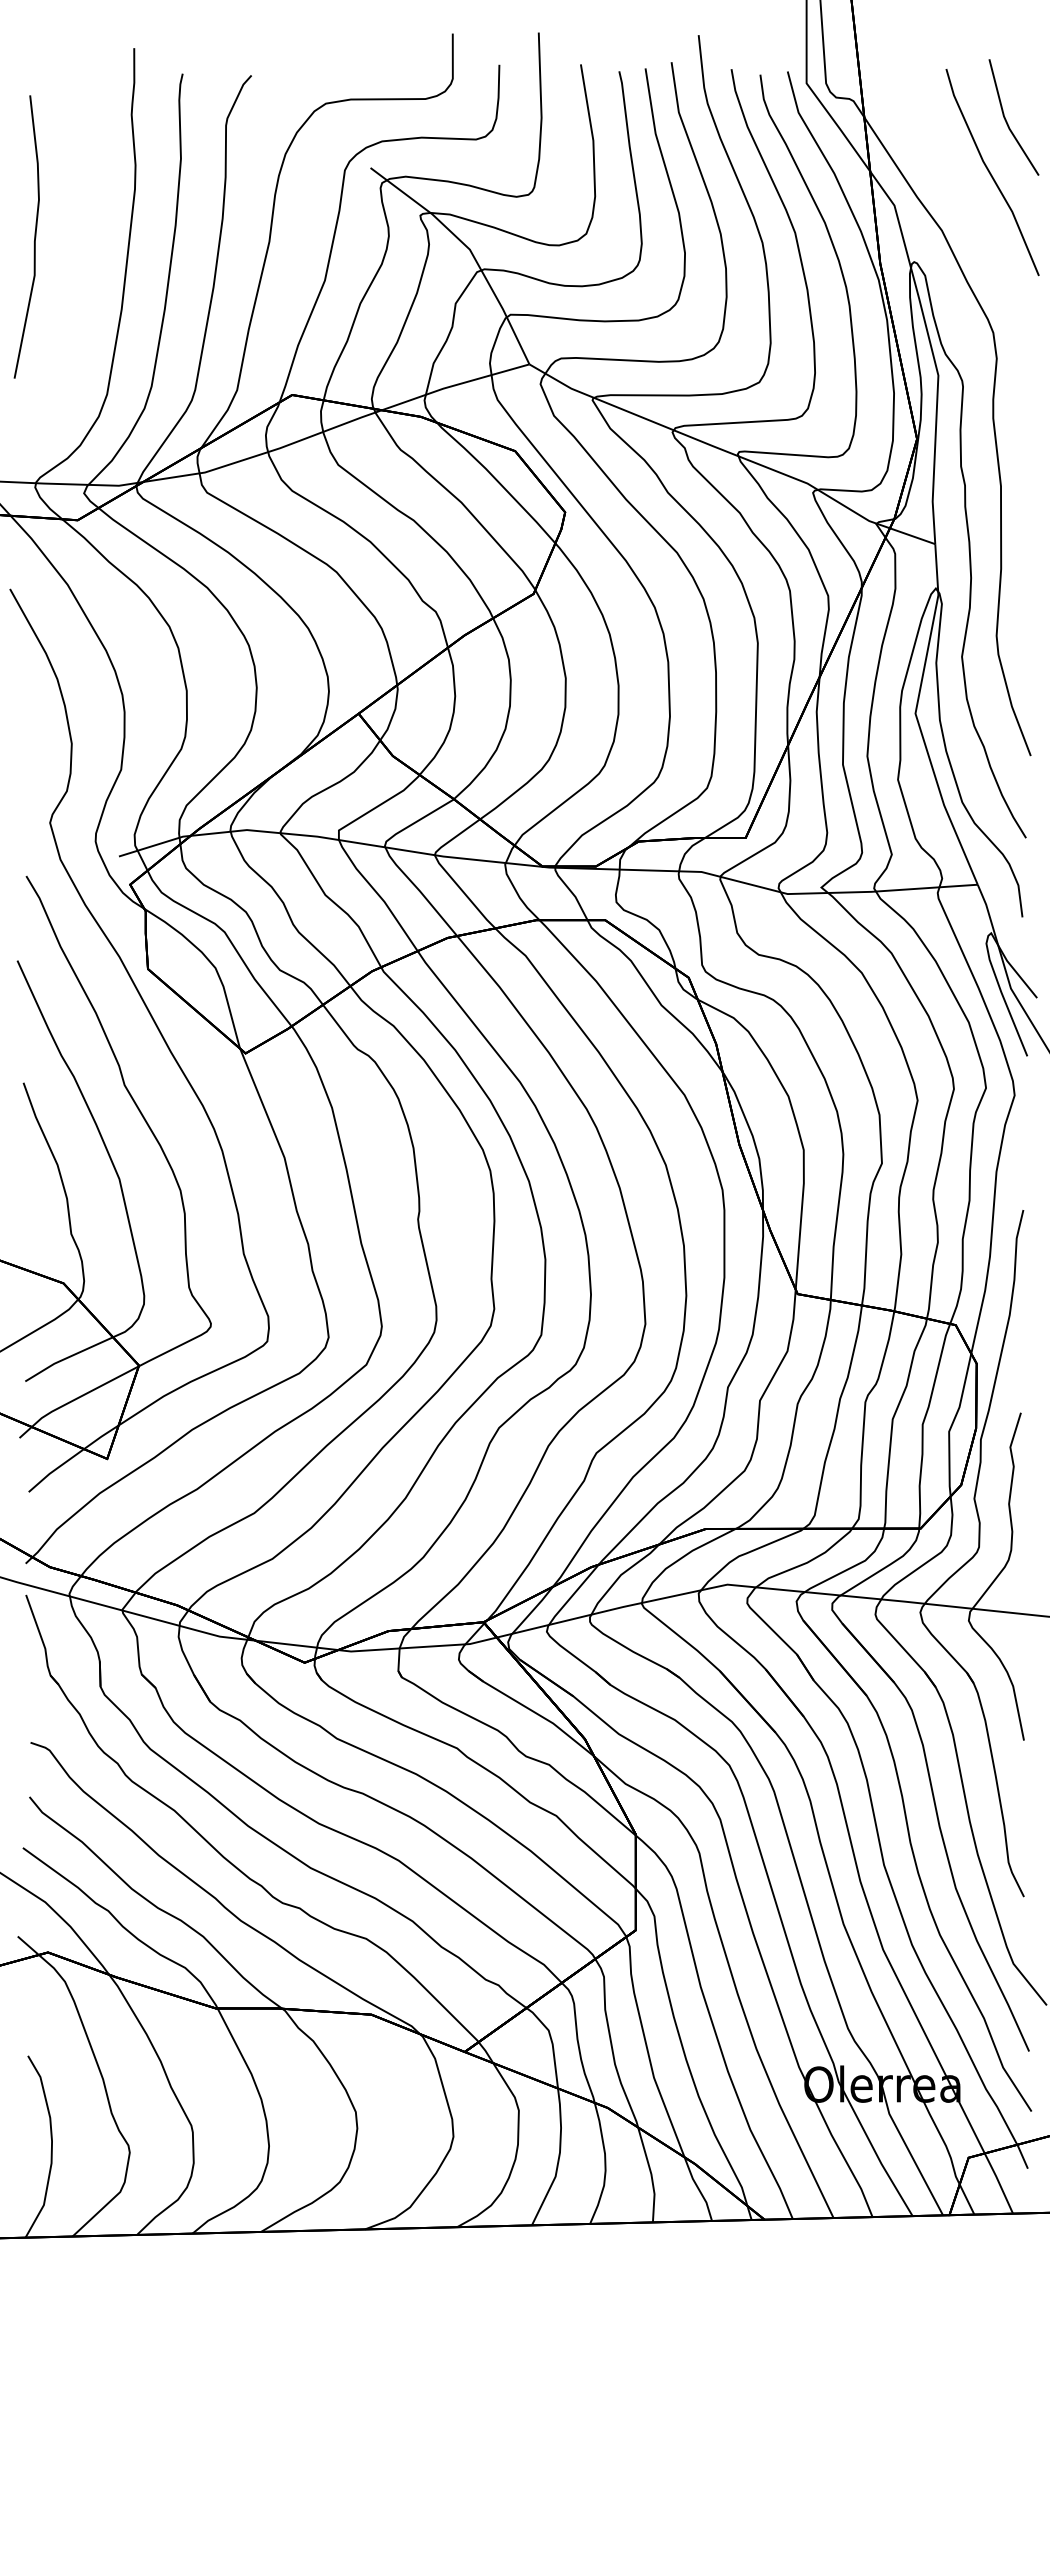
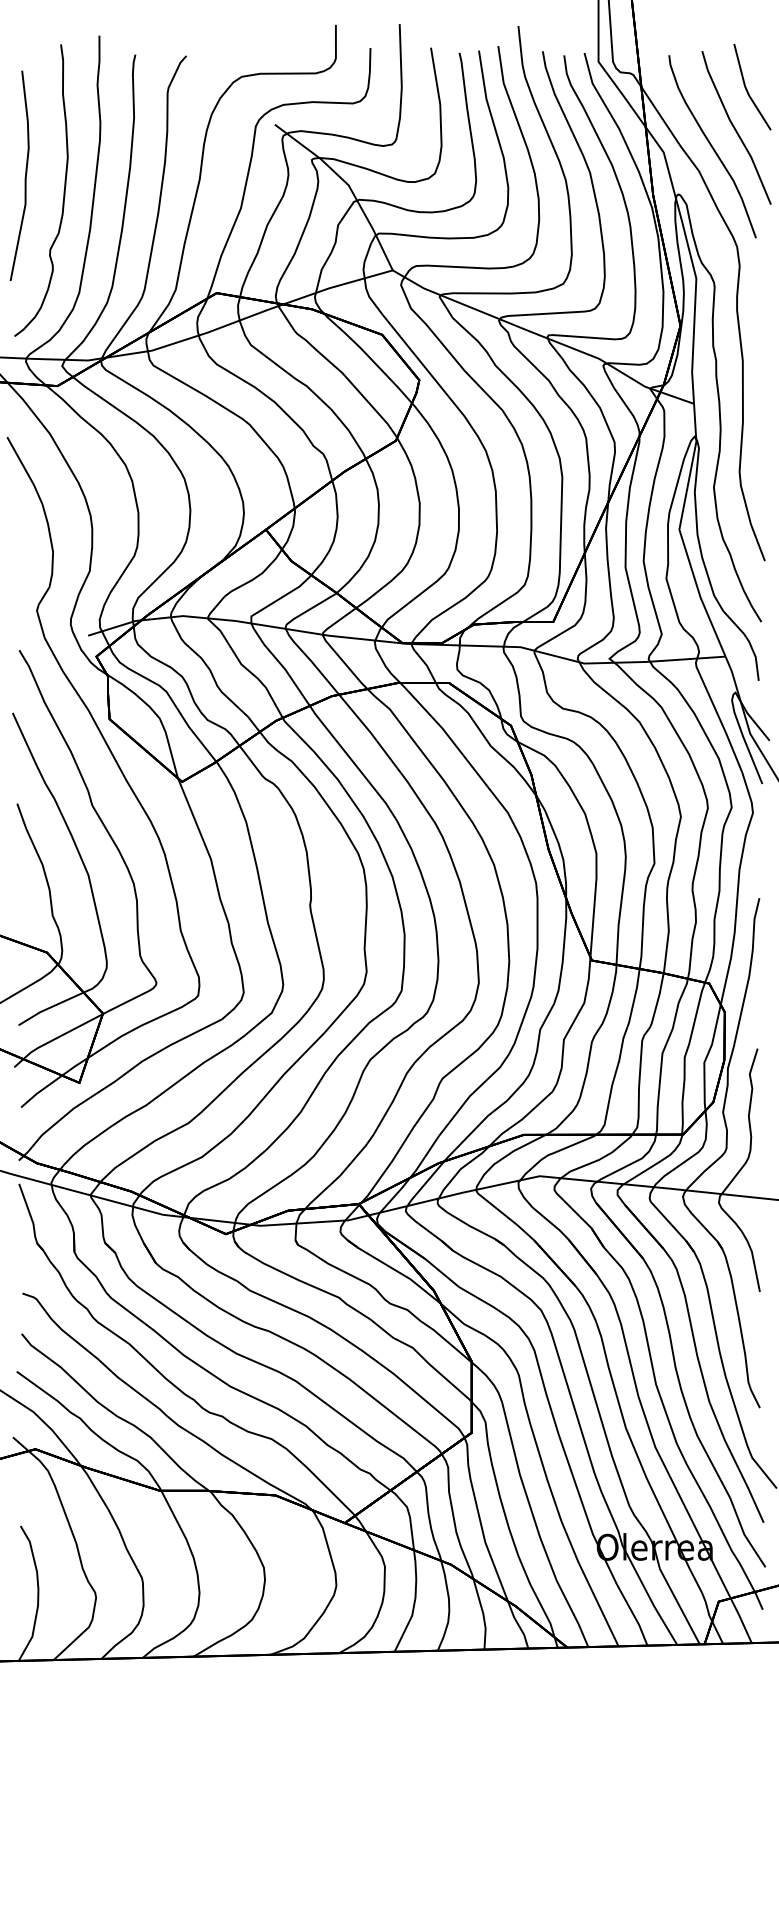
curve: (960, 197) -> (712, 146), added
curve: (86, 256) -> (64, 190), added

